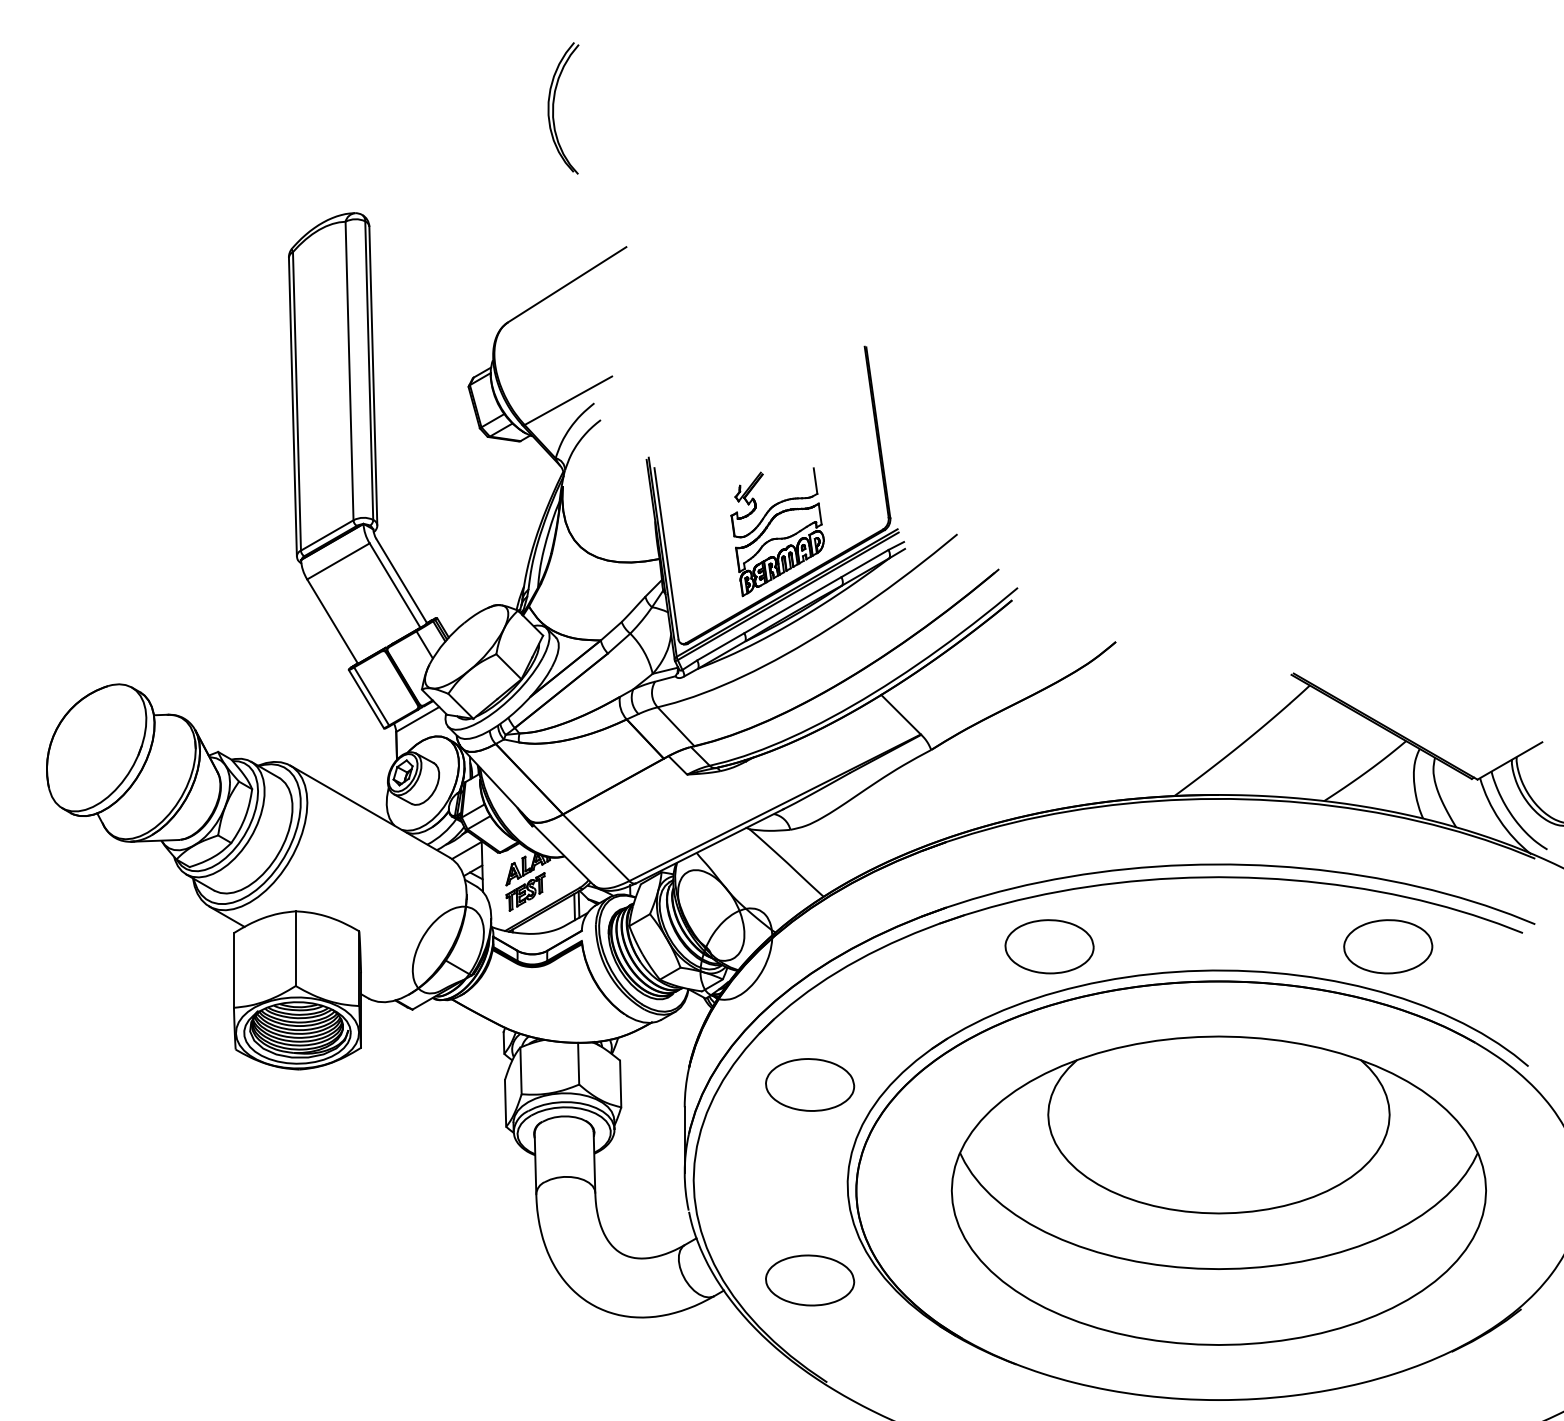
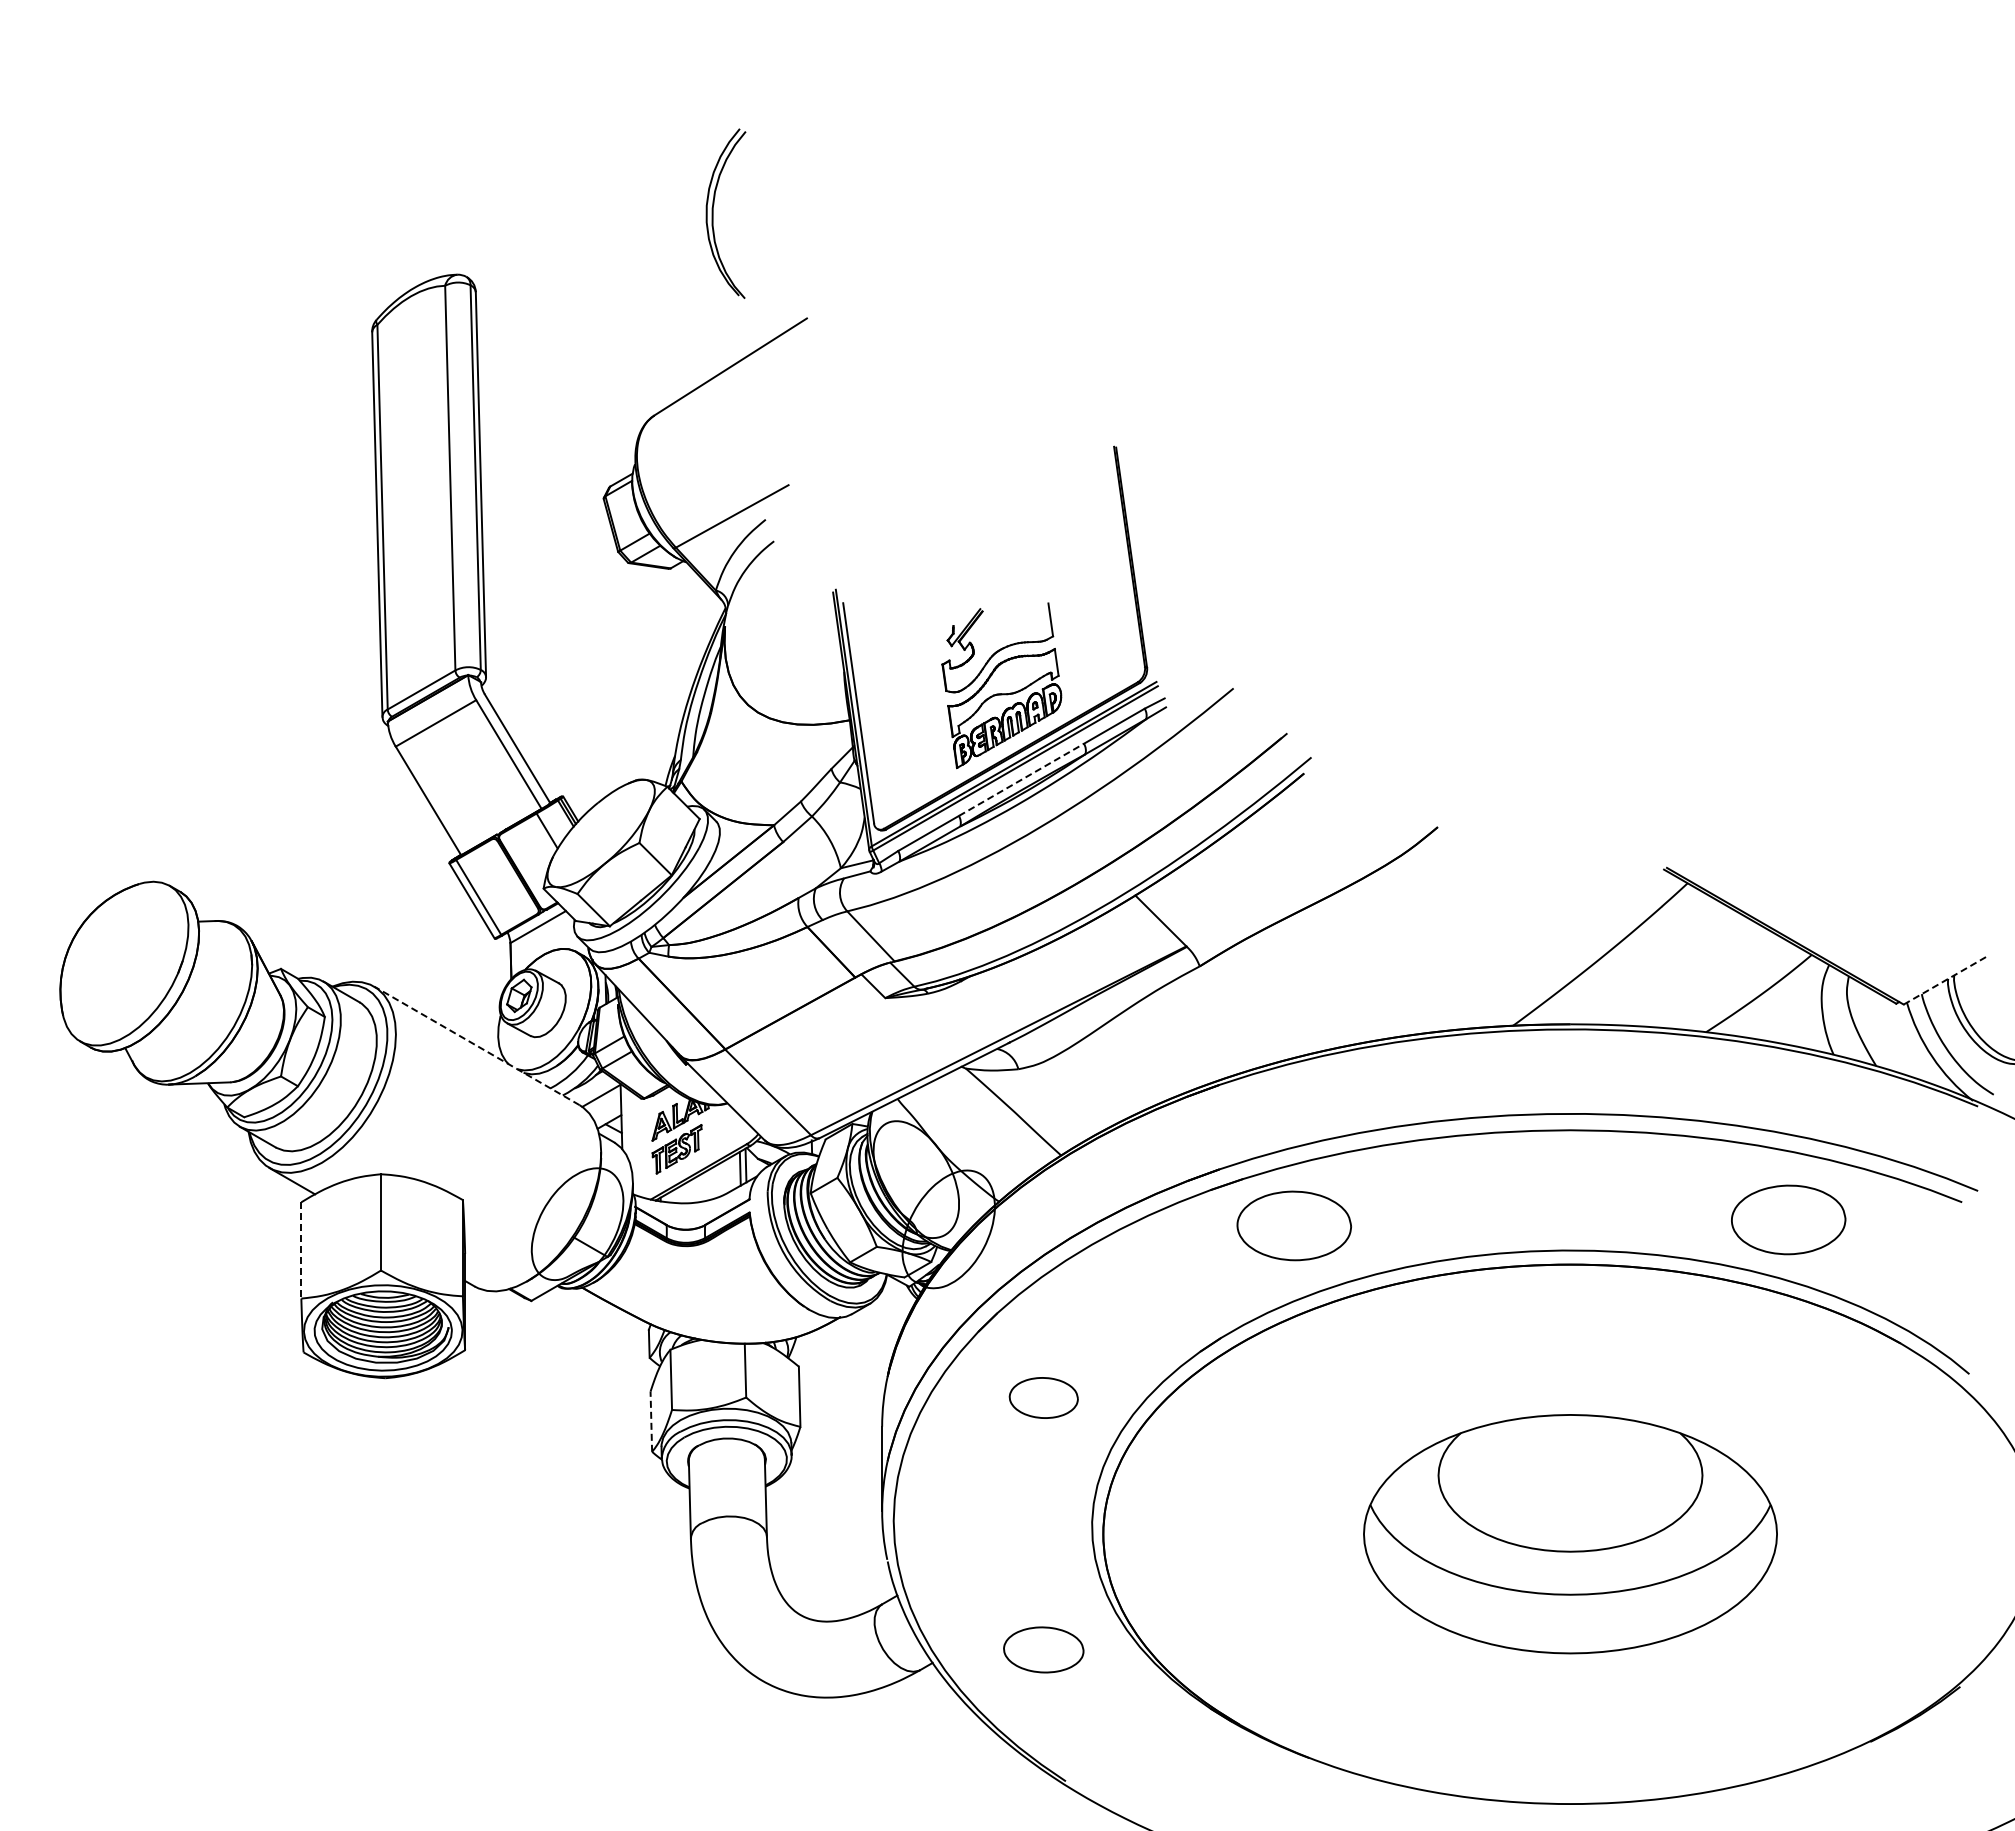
part: (553, 108) -> (713, 213), moved
line: (792, 604) -> (1021, 779), solid -> dashed
line: (1509, 760) -> (1945, 980), solid -> dashed
line: (369, 811) -> (476, 1045), solid -> dashed
part: (1048, 946) -> (1293, 1225), moved
line: (234, 970) -> (301, 1250), solid -> dashed
part: (809, 1084) -> (1043, 1397), size x0.6
line: (505, 1103) -> (651, 1421), solid -> dashed
part: (1218, 1190) -> (1570, 1533), size x0.6
part: (809, 1280) -> (1043, 1649), size x0.7

